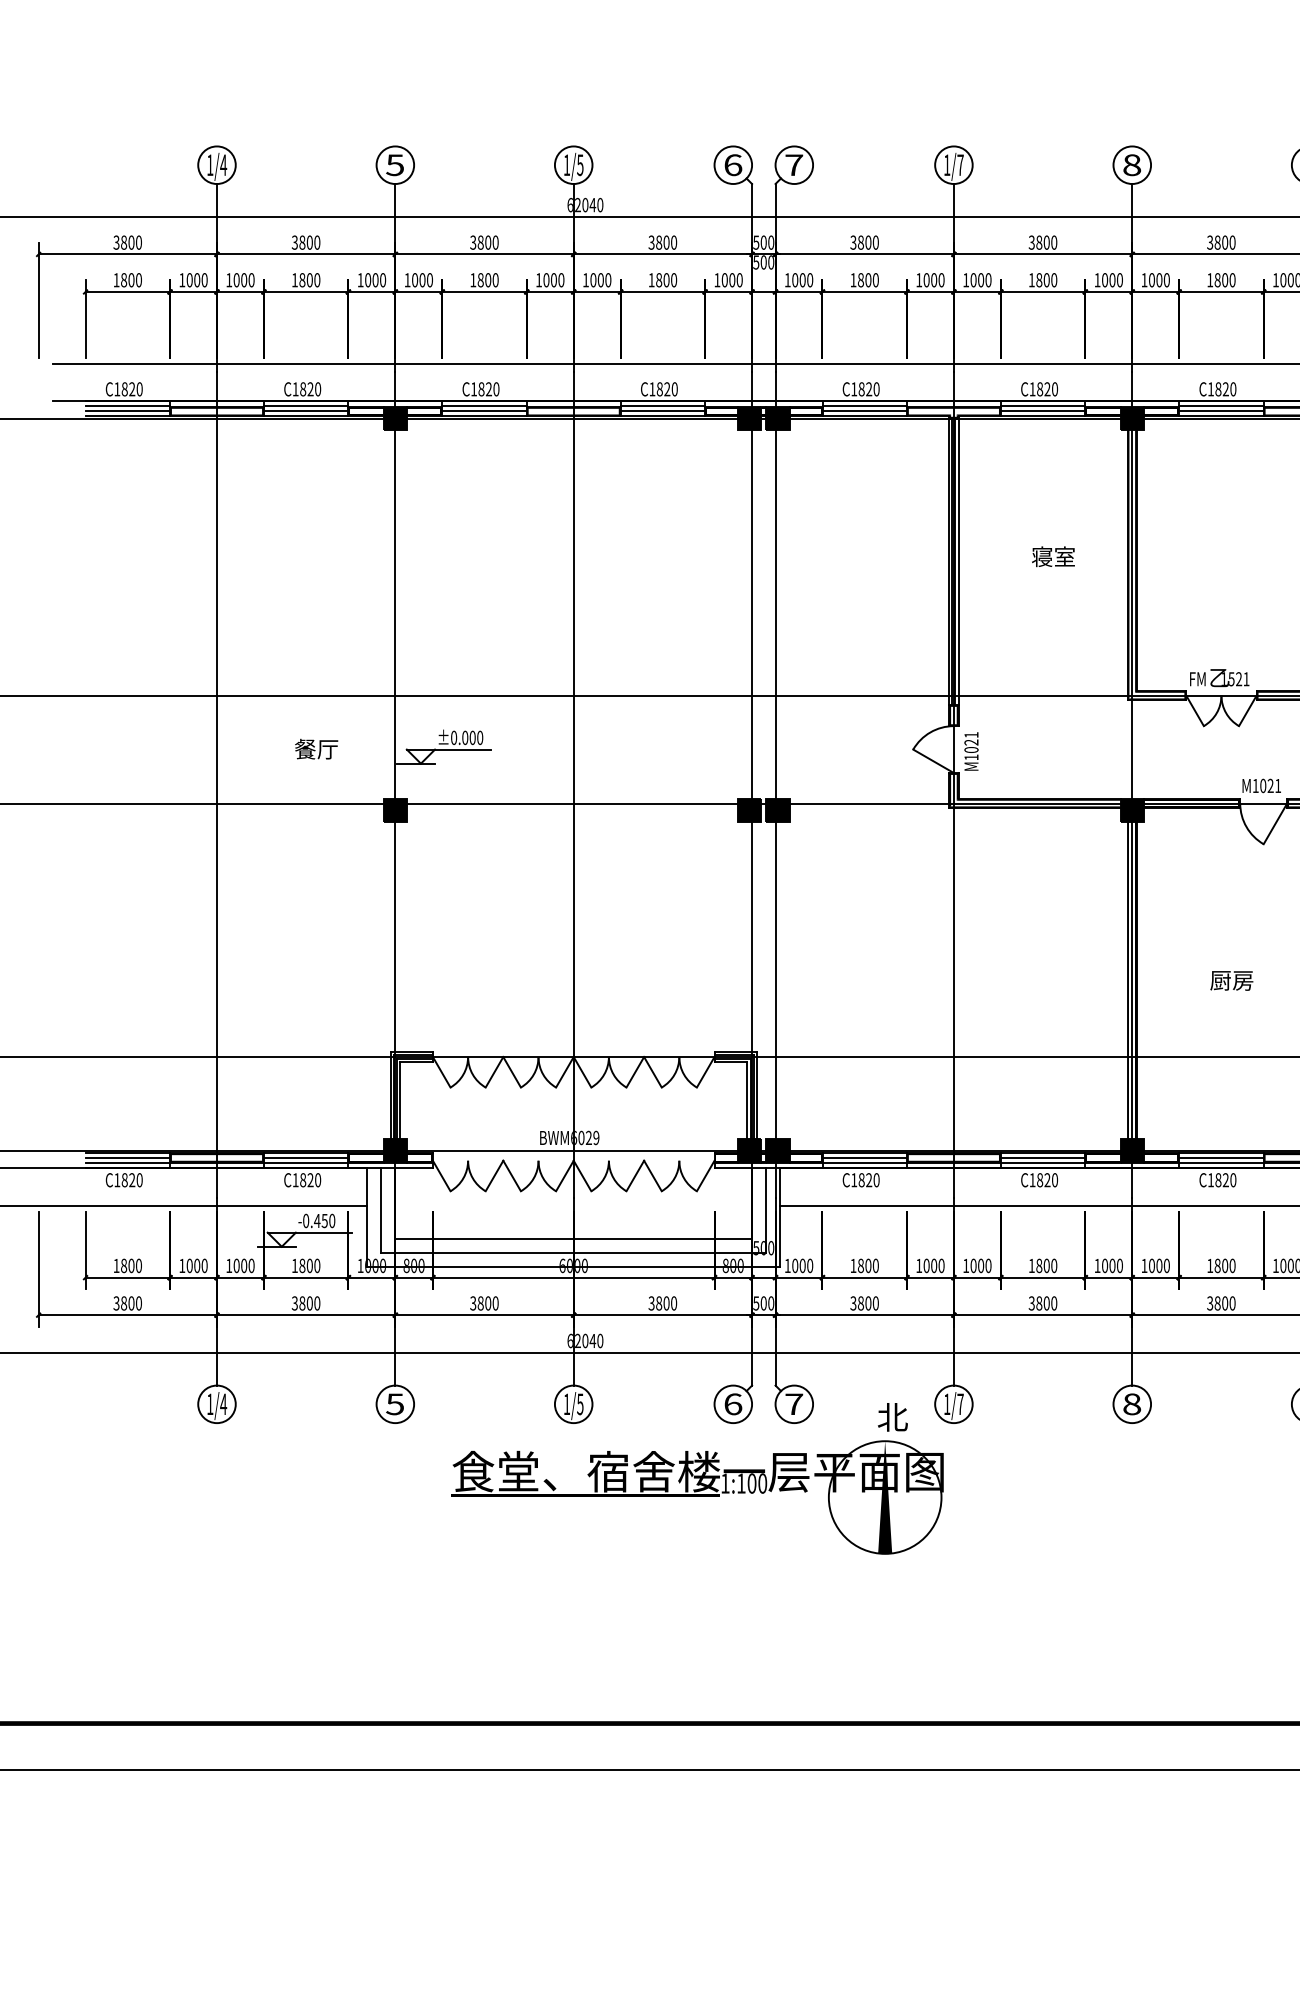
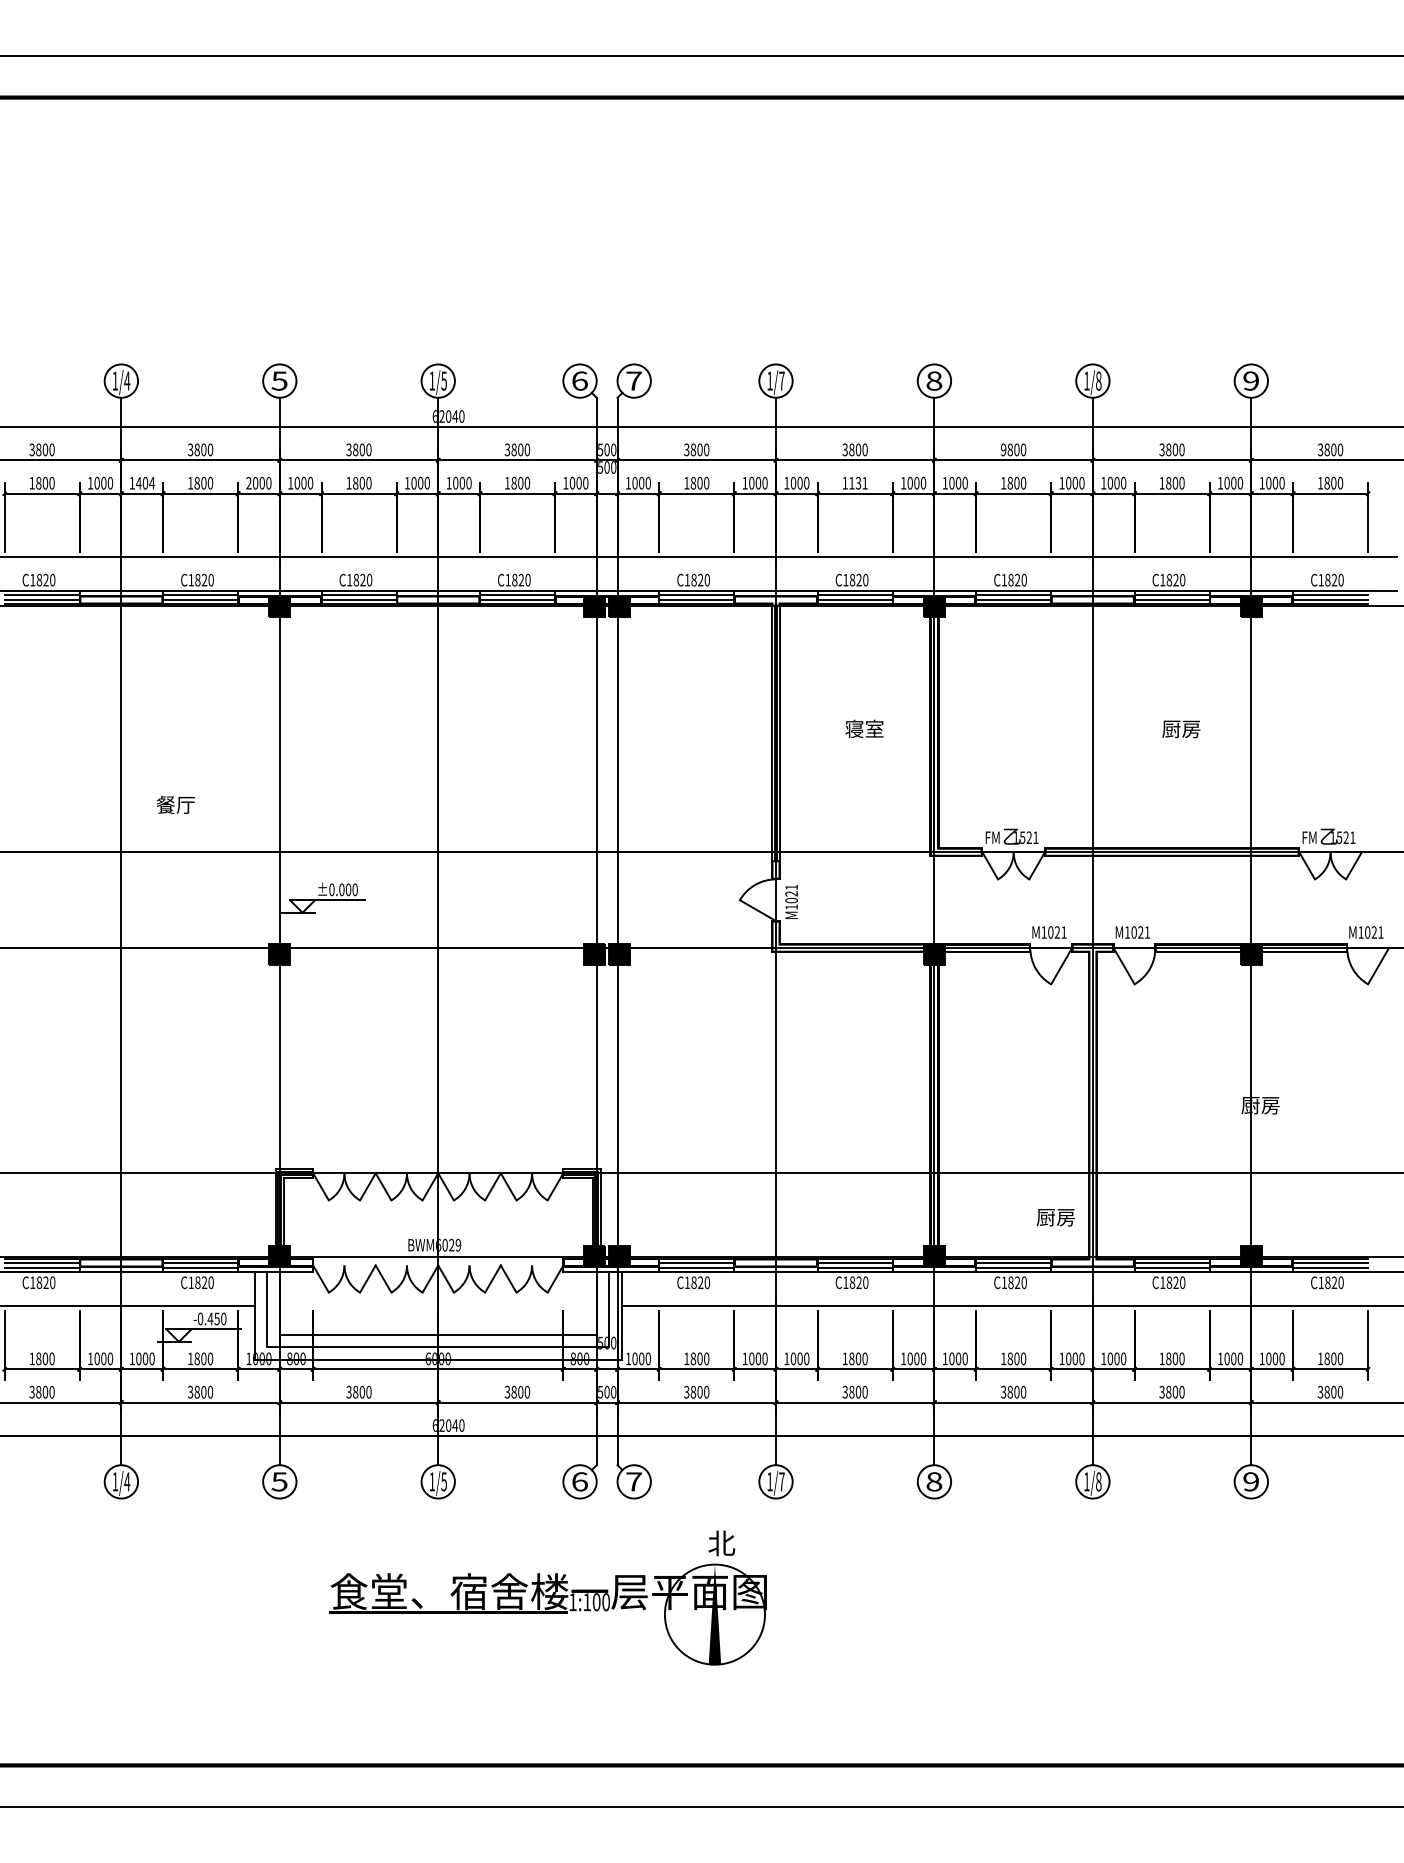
text: (1210, 242) -> (1003, 449), 3800 -> 9800
text: (244, 279) -> (145, 482), 1000 -> 1404
text: (360, 279) -> (248, 482), 1000 -> 2000
text: (1046, 279) -> (858, 482), 1800 -> 1131
text: (316, 748) -> (175, 804), moved
text: (1231, 980) -> (1055, 1217), moved
part: (696, 1478) -> (547, 1597), moved

